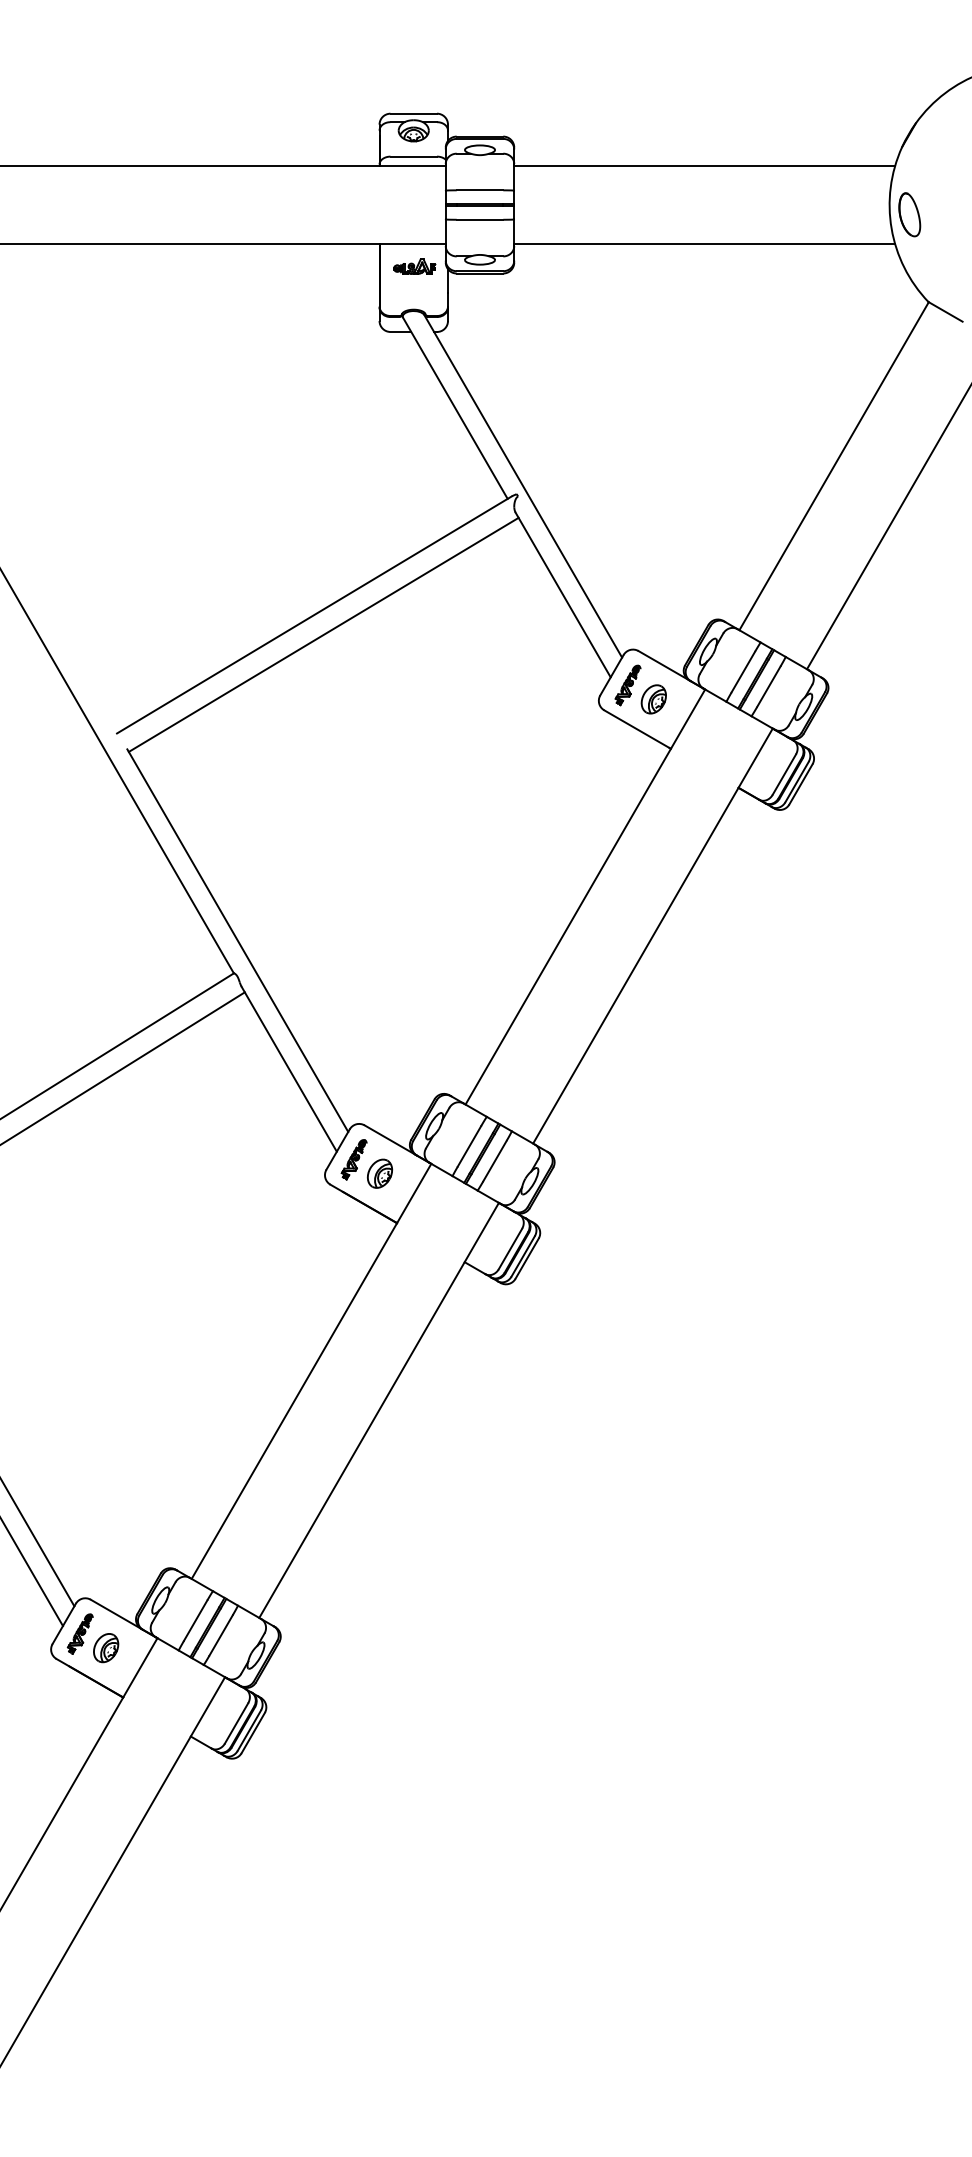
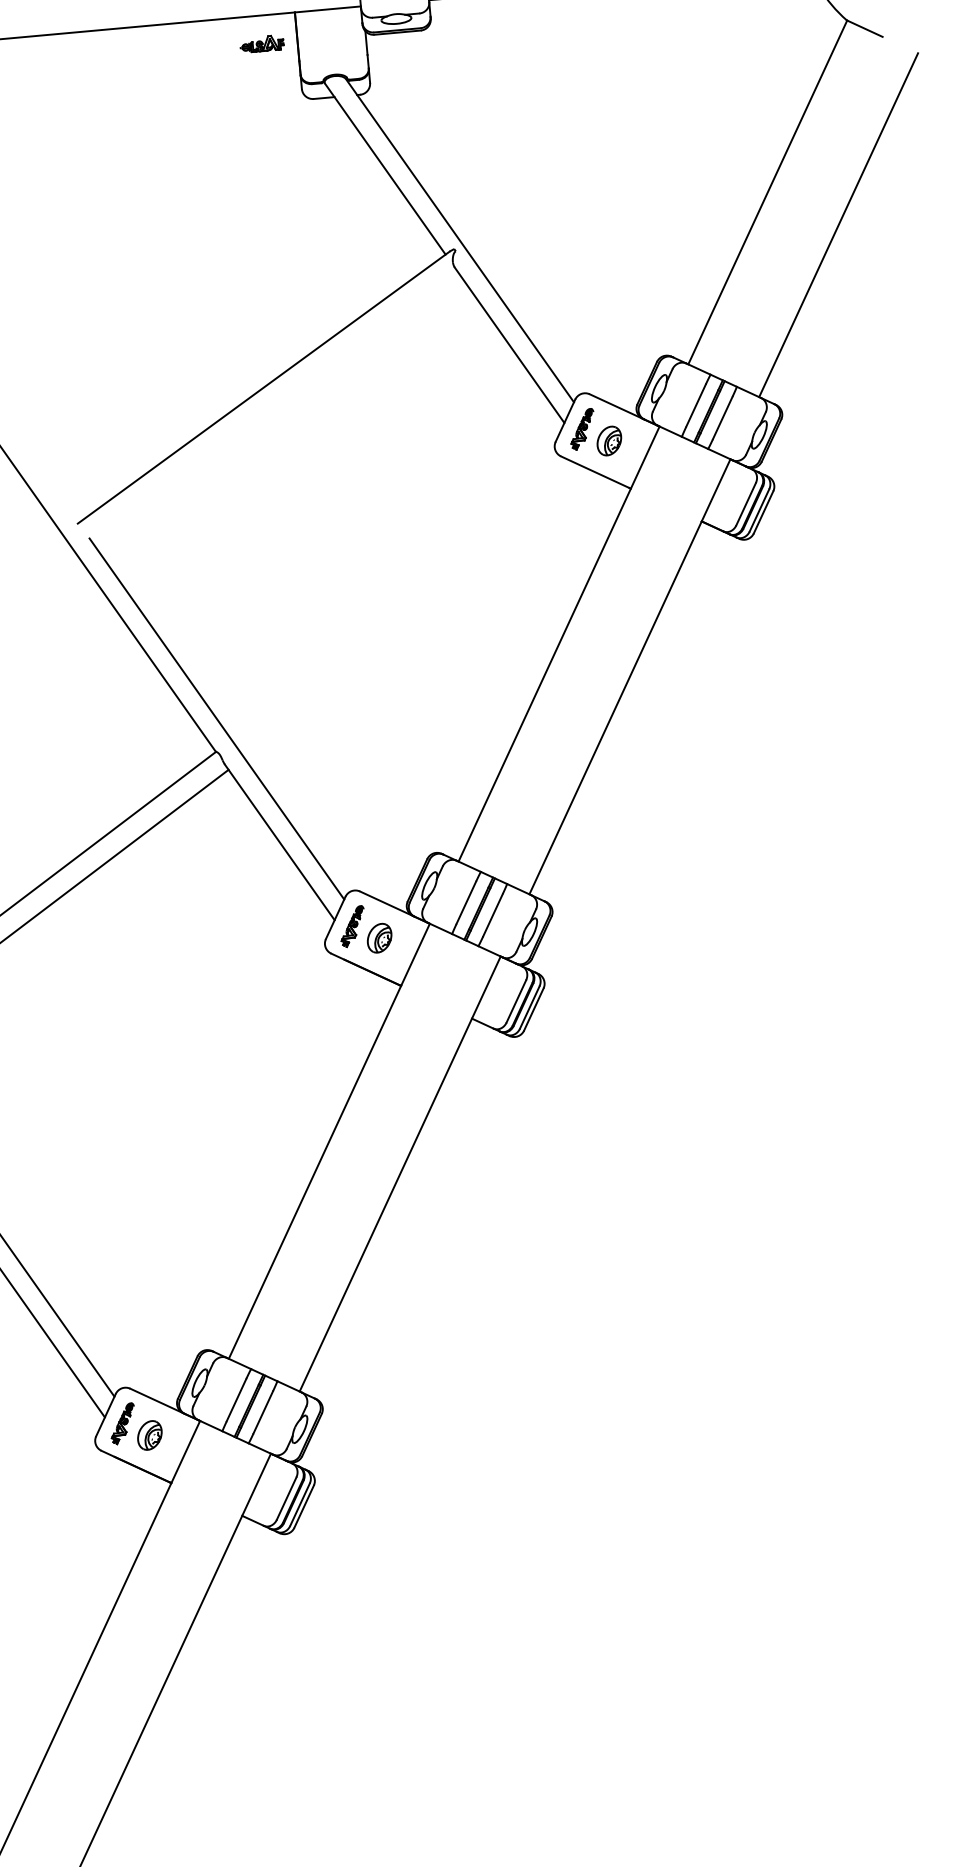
part: (414, 266) -> (262, 43), moved
line: (323, 634) -> (274, 406), removed

